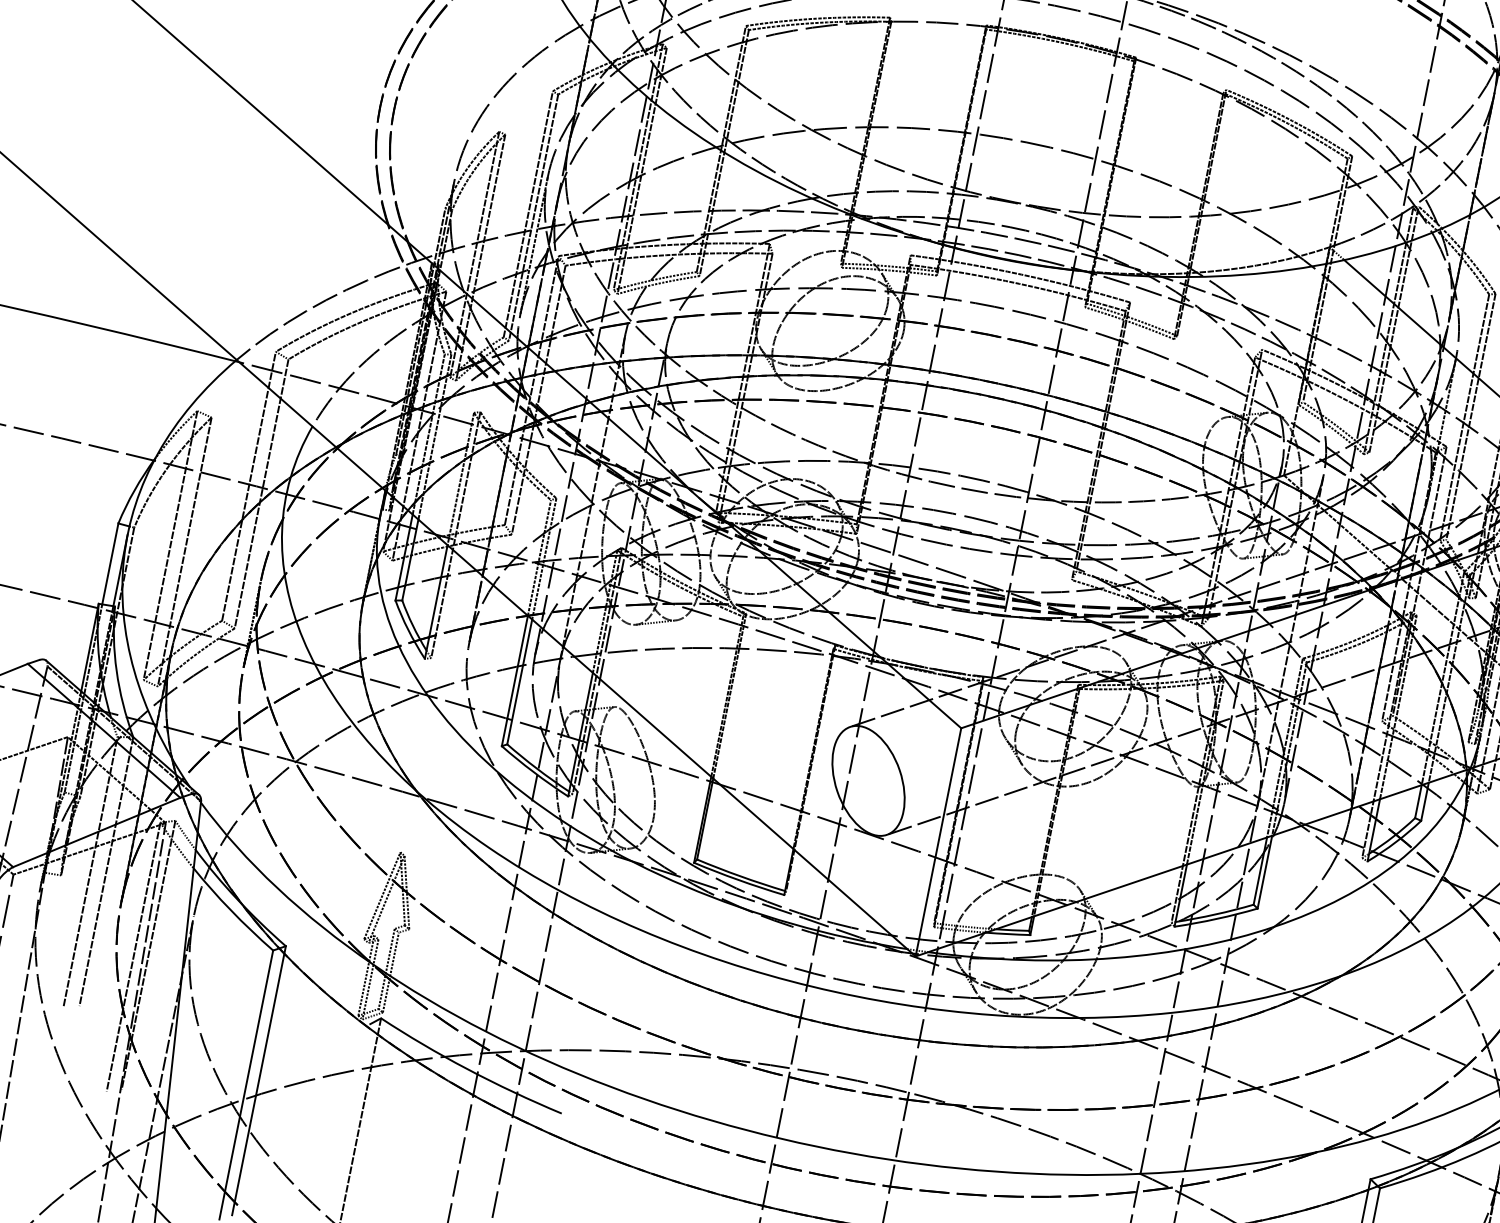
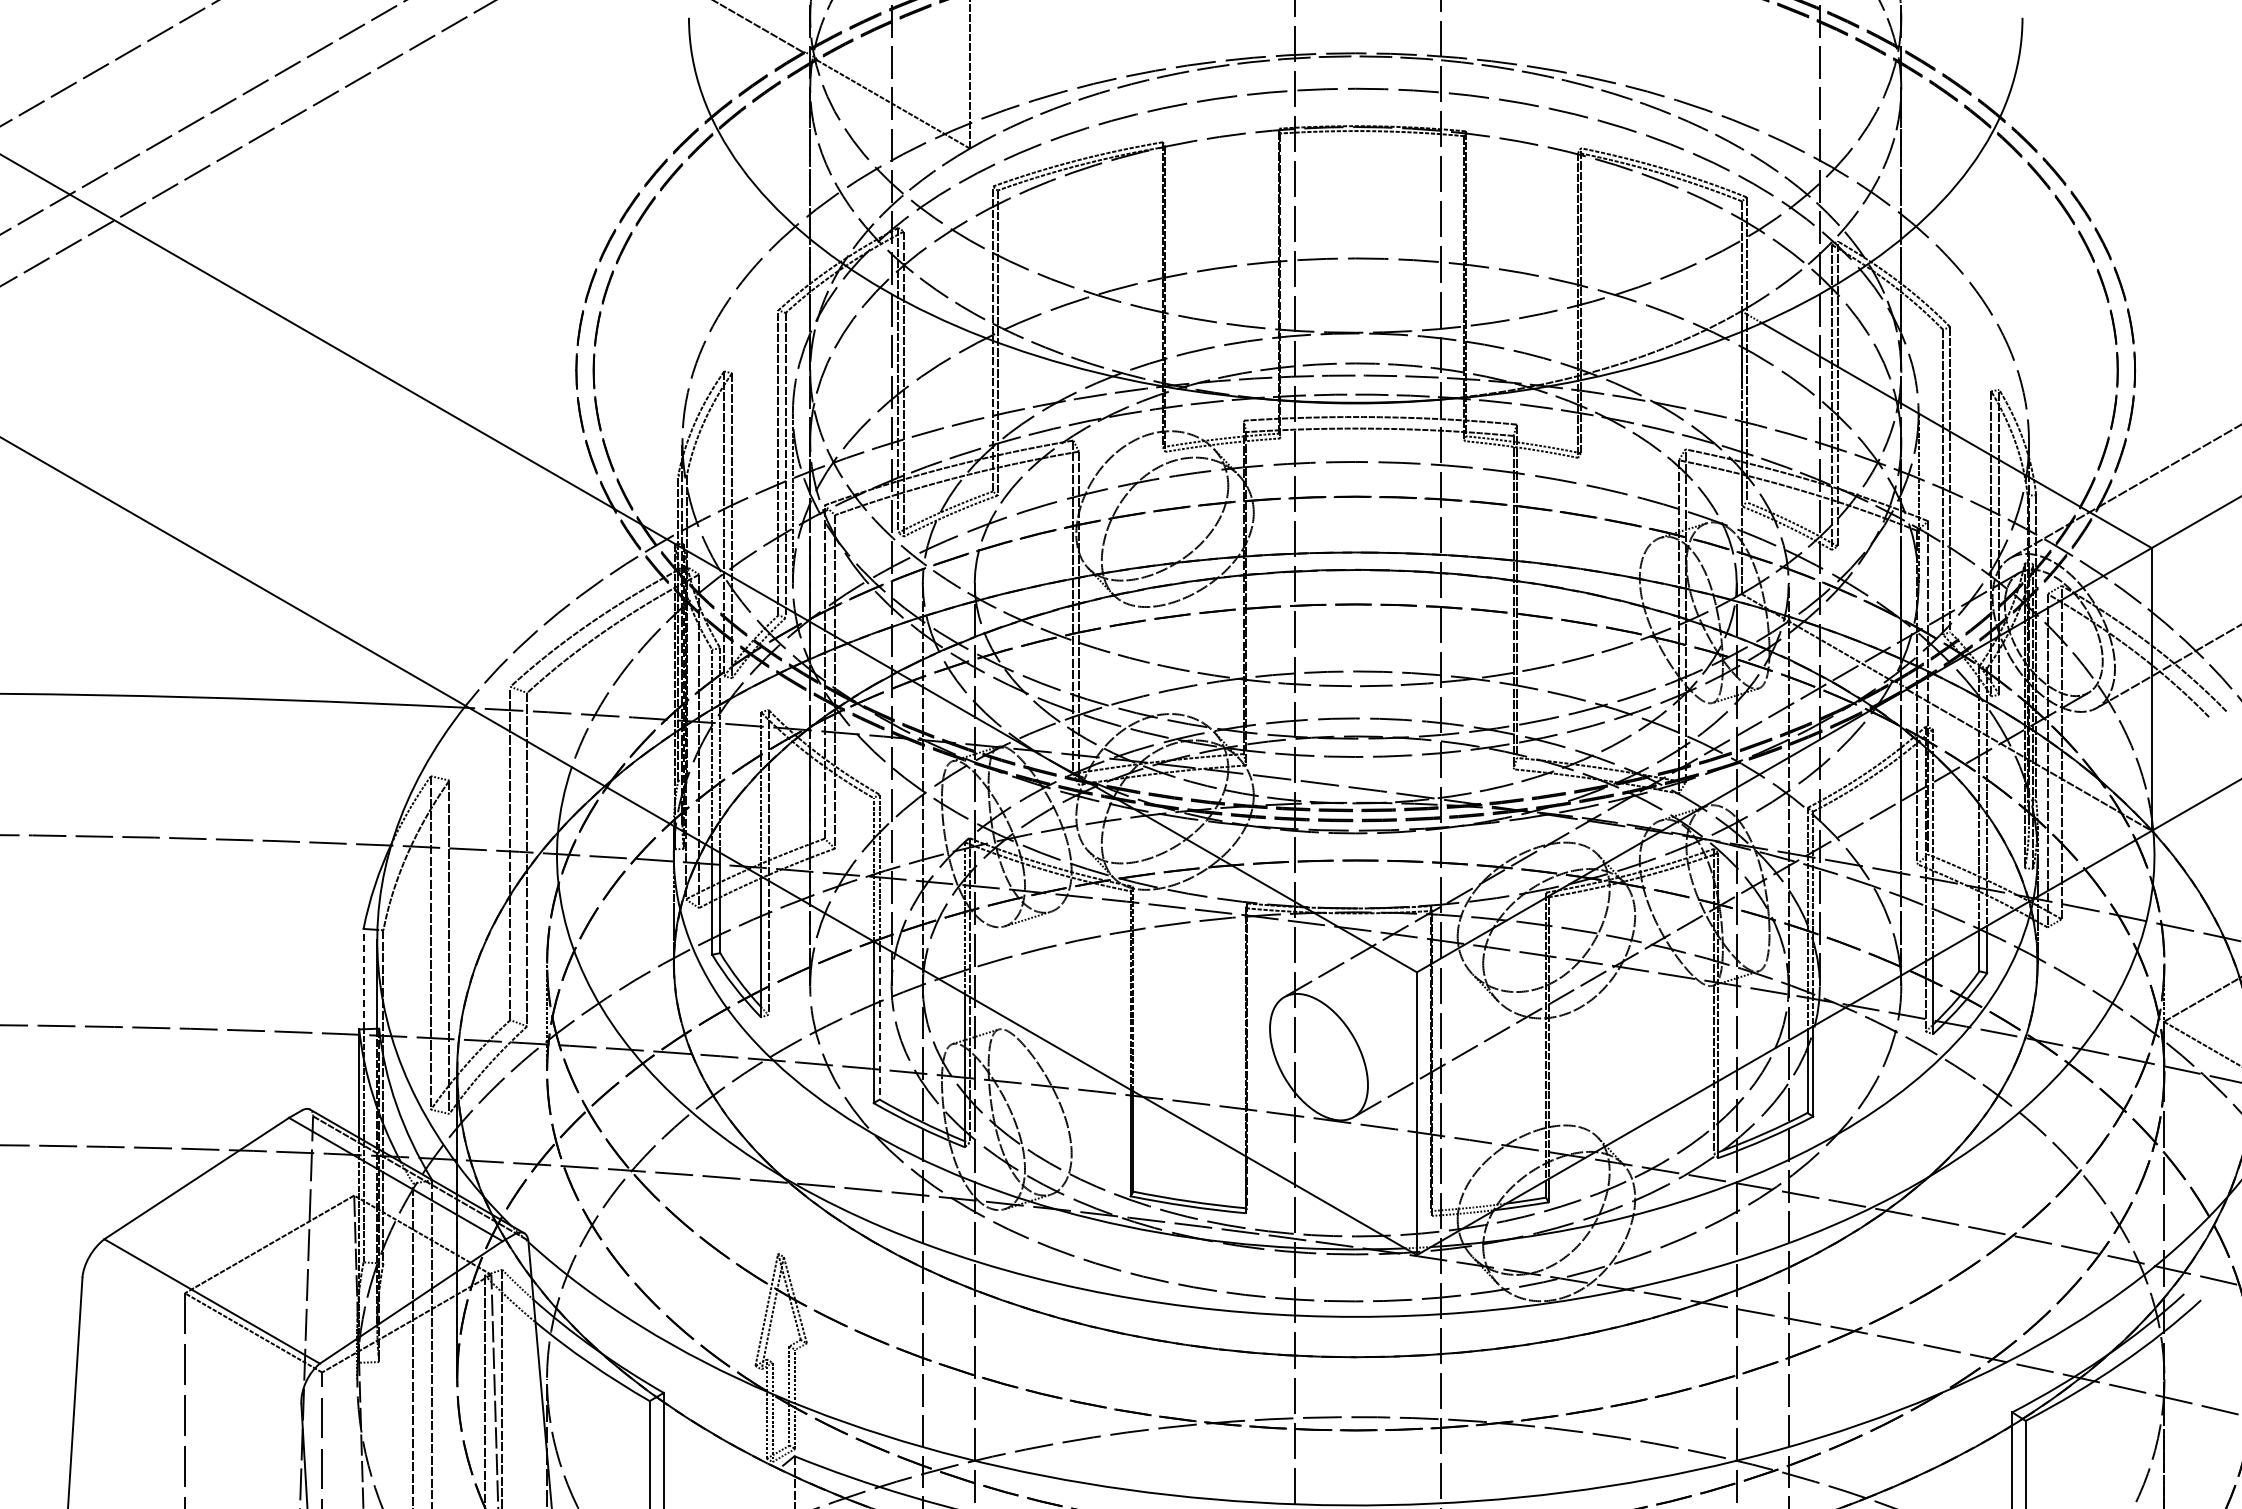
line: (110, 563) -> (363, 978), solid -> dashed
line: (519, 682) -> (879, 1022), solid -> dashed

